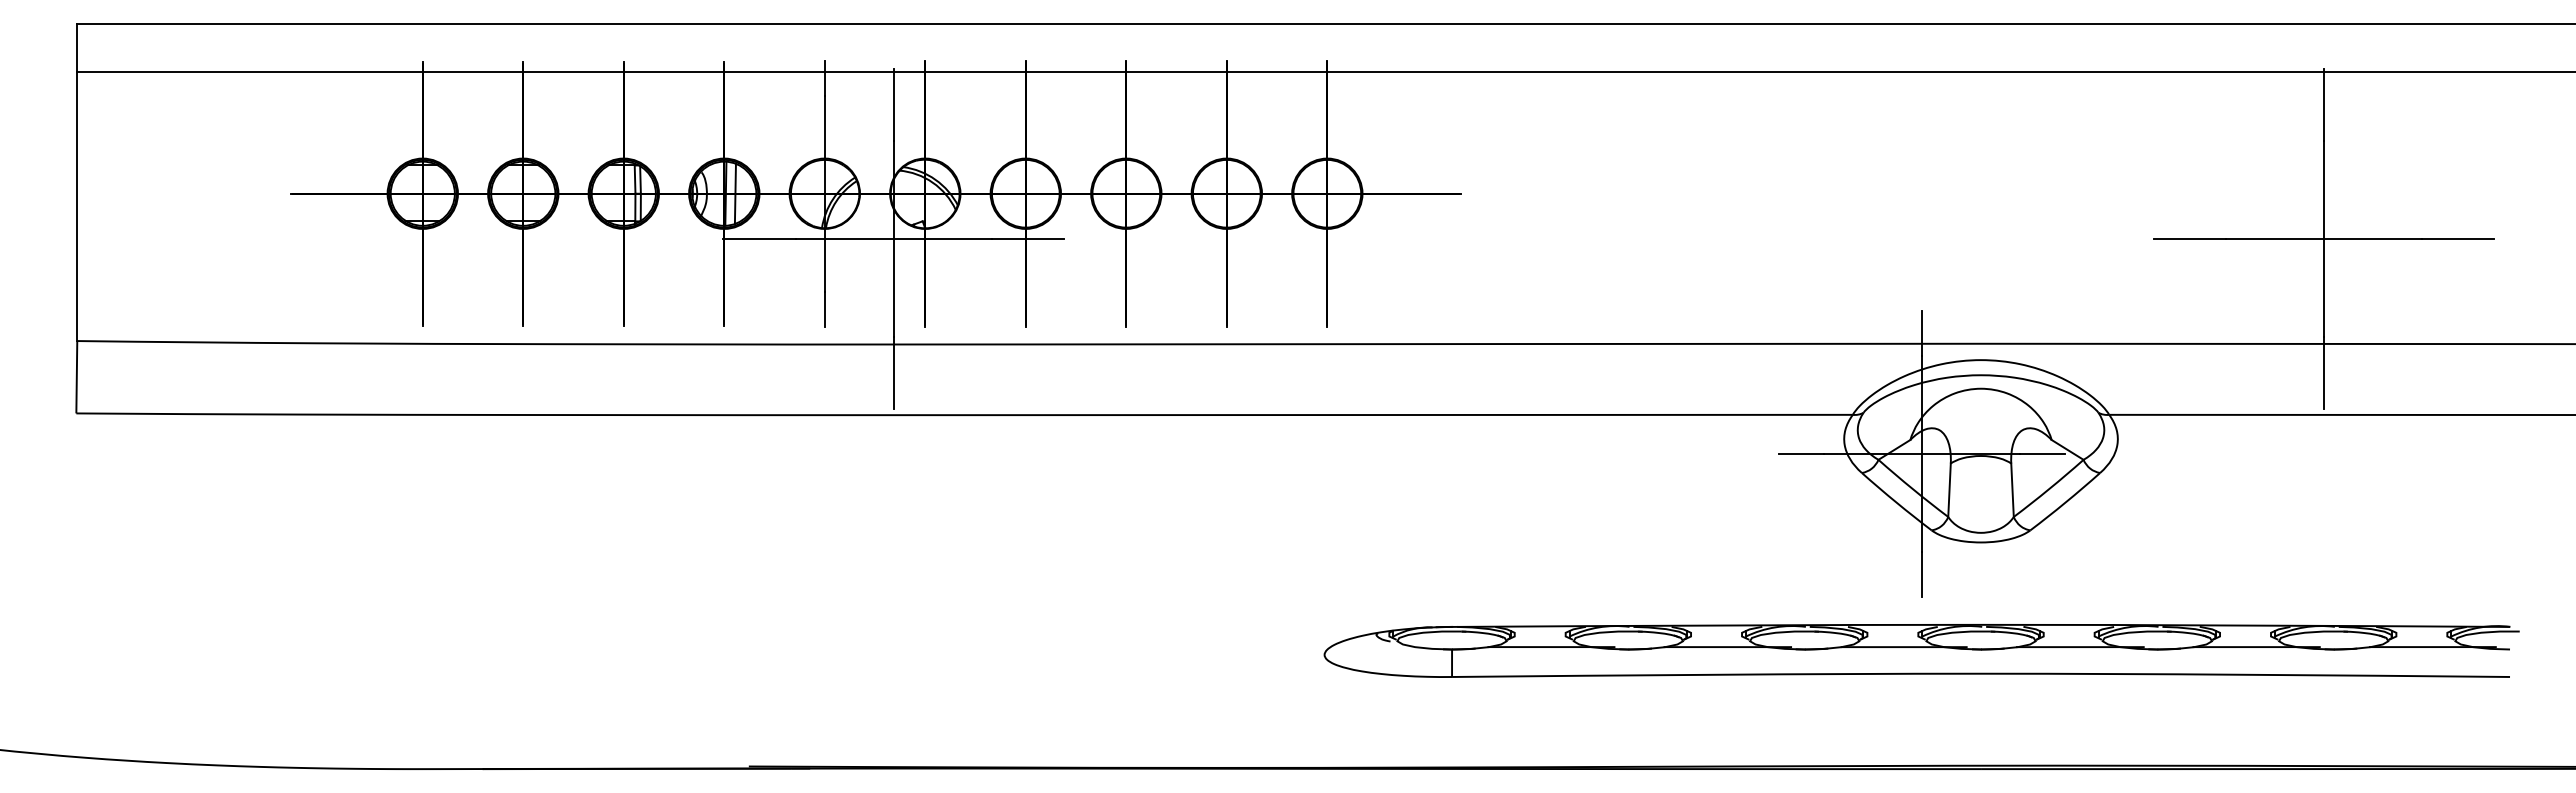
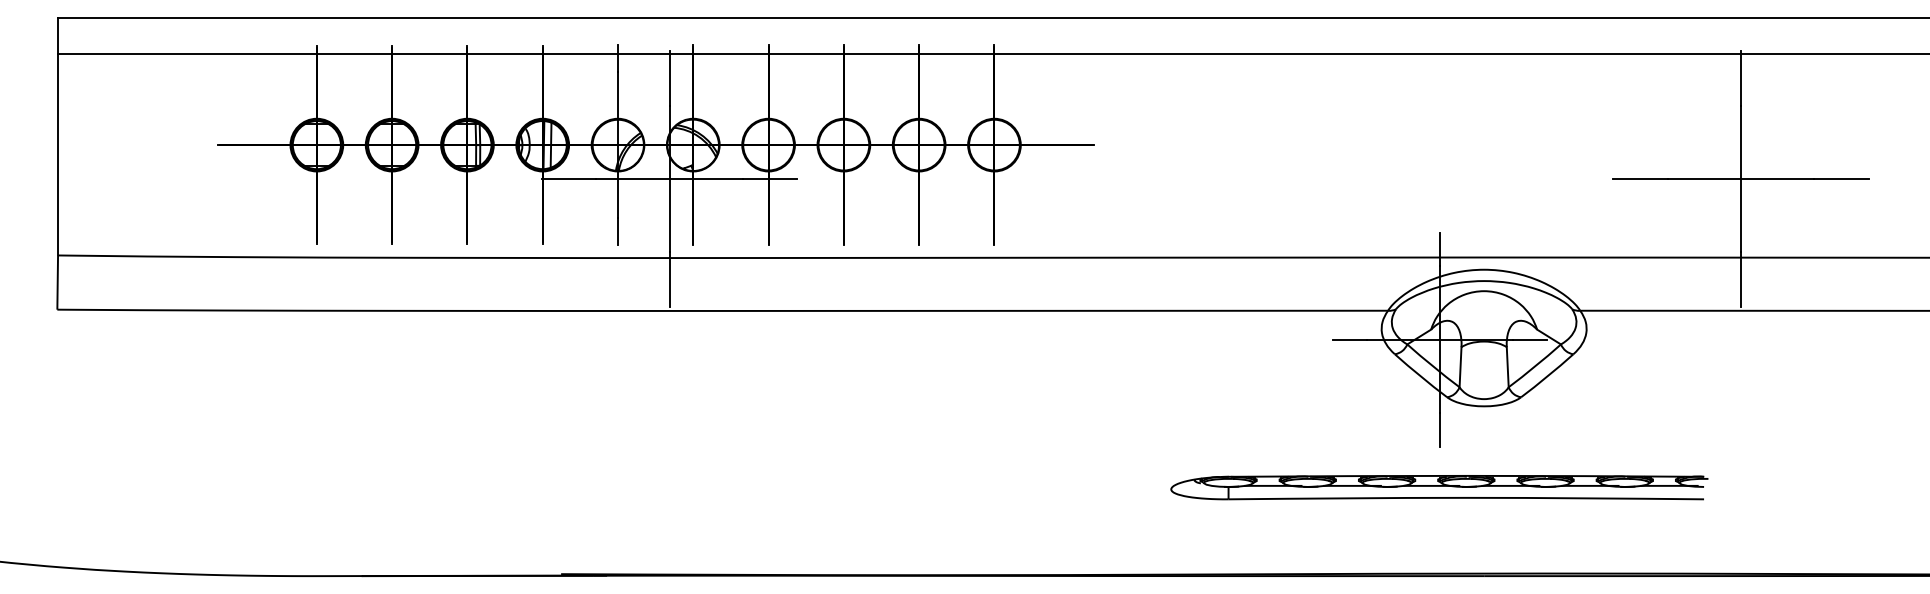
part: (1921, 650) -> (1439, 487), size x0.6

